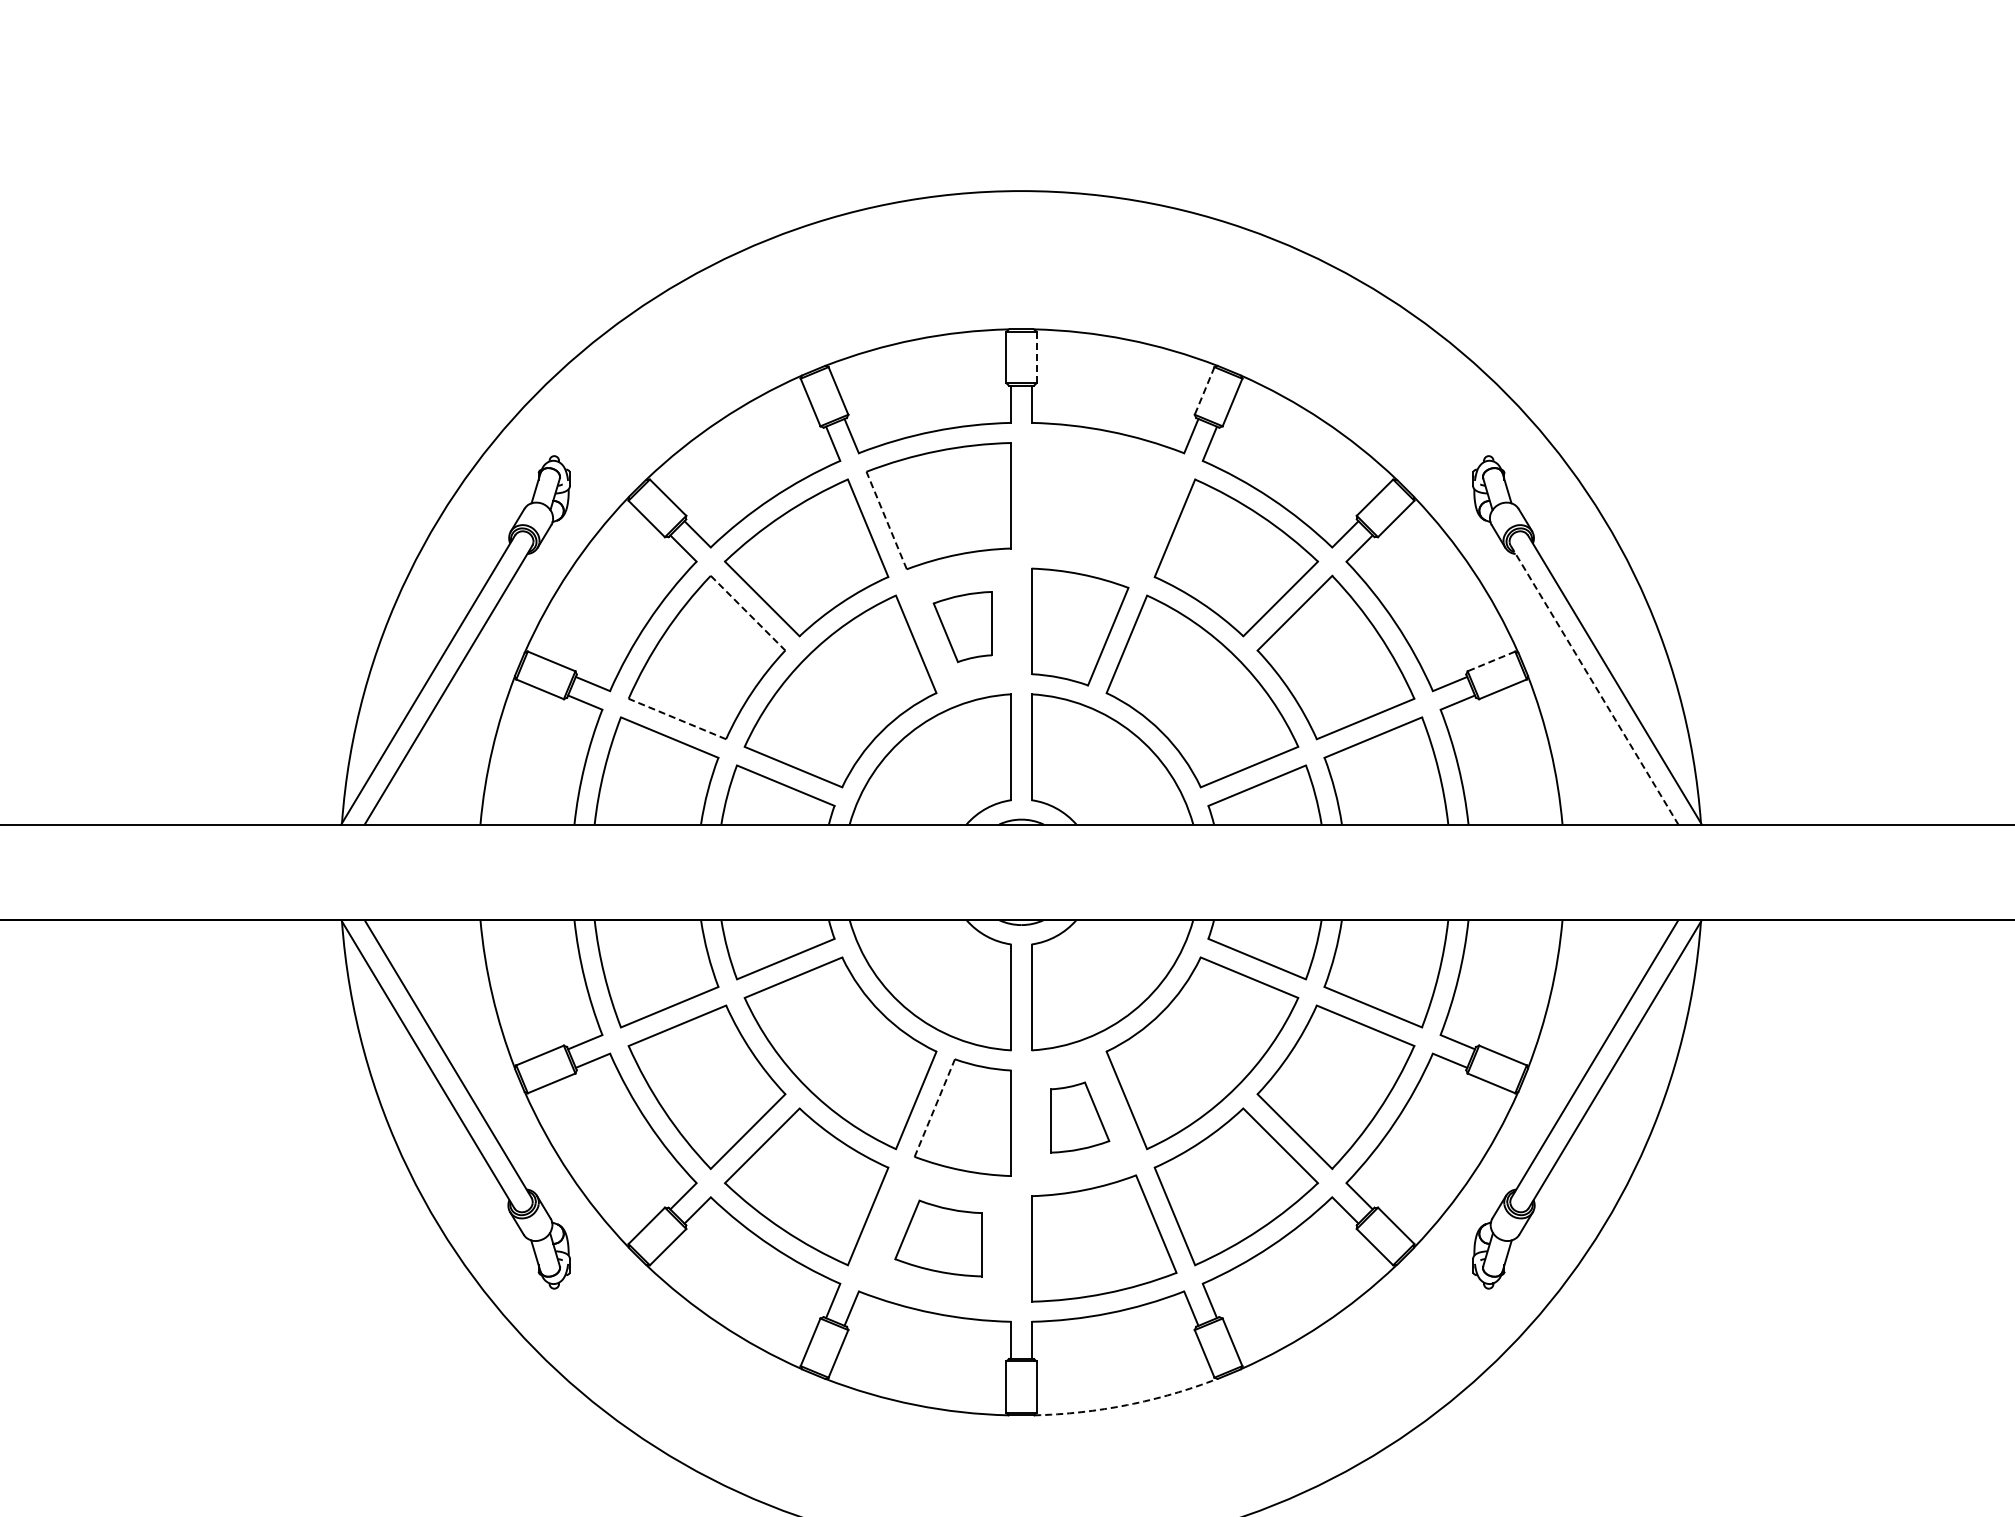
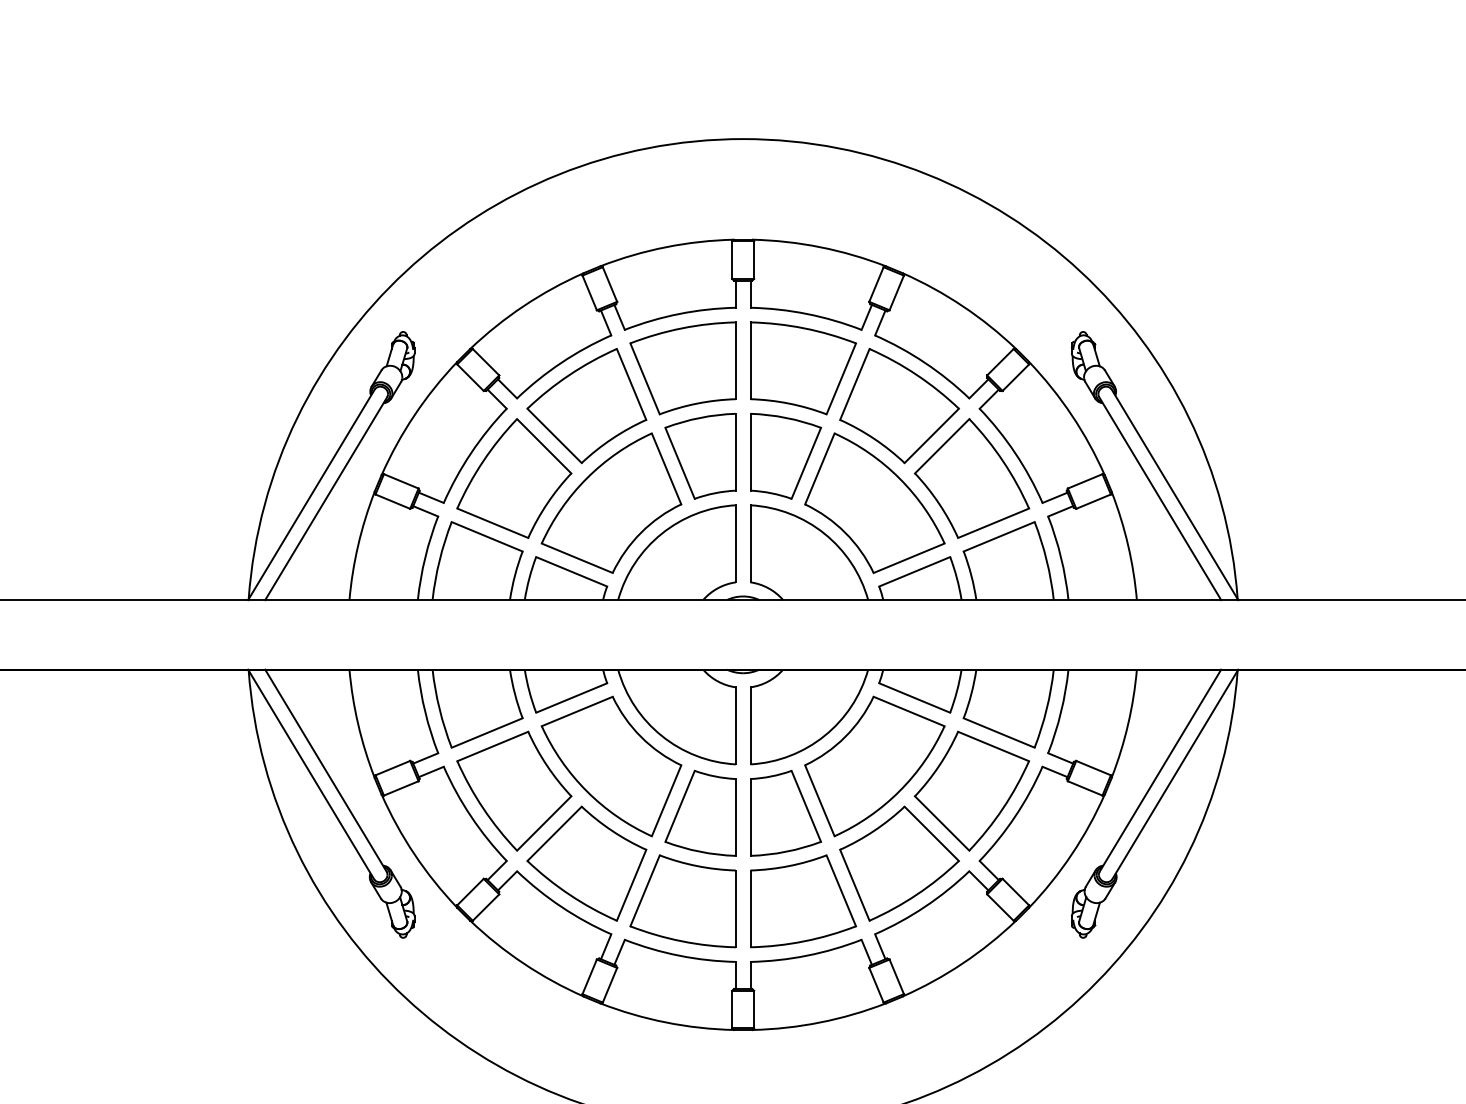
line: (1036, 357) -> (754, 260), dashed -> solid
line: (1204, 390) -> (876, 284), dashed -> solid
part: (1104, 506) -> (803, 368), added
line: (886, 520) -> (644, 378), dashed -> solid
line: (748, 613) -> (544, 446), dashed -> solid
part: (962, 626) -> (700, 455), size x1.67
line: (1491, 661) -> (1085, 481), dashed -> solid
line: (1594, 685) -> (1160, 498), dashed -> solid
line: (677, 719) -> (492, 523), dashed -> solid
line: (934, 1108) -> (679, 806), dashed -> solid
part: (1080, 1117) -> (786, 813), size x1.67
part: (938, 1238) -> (682, 901), size x1.67
arc: (1127, 1405) -> (820, 1022), dashed -> solid

